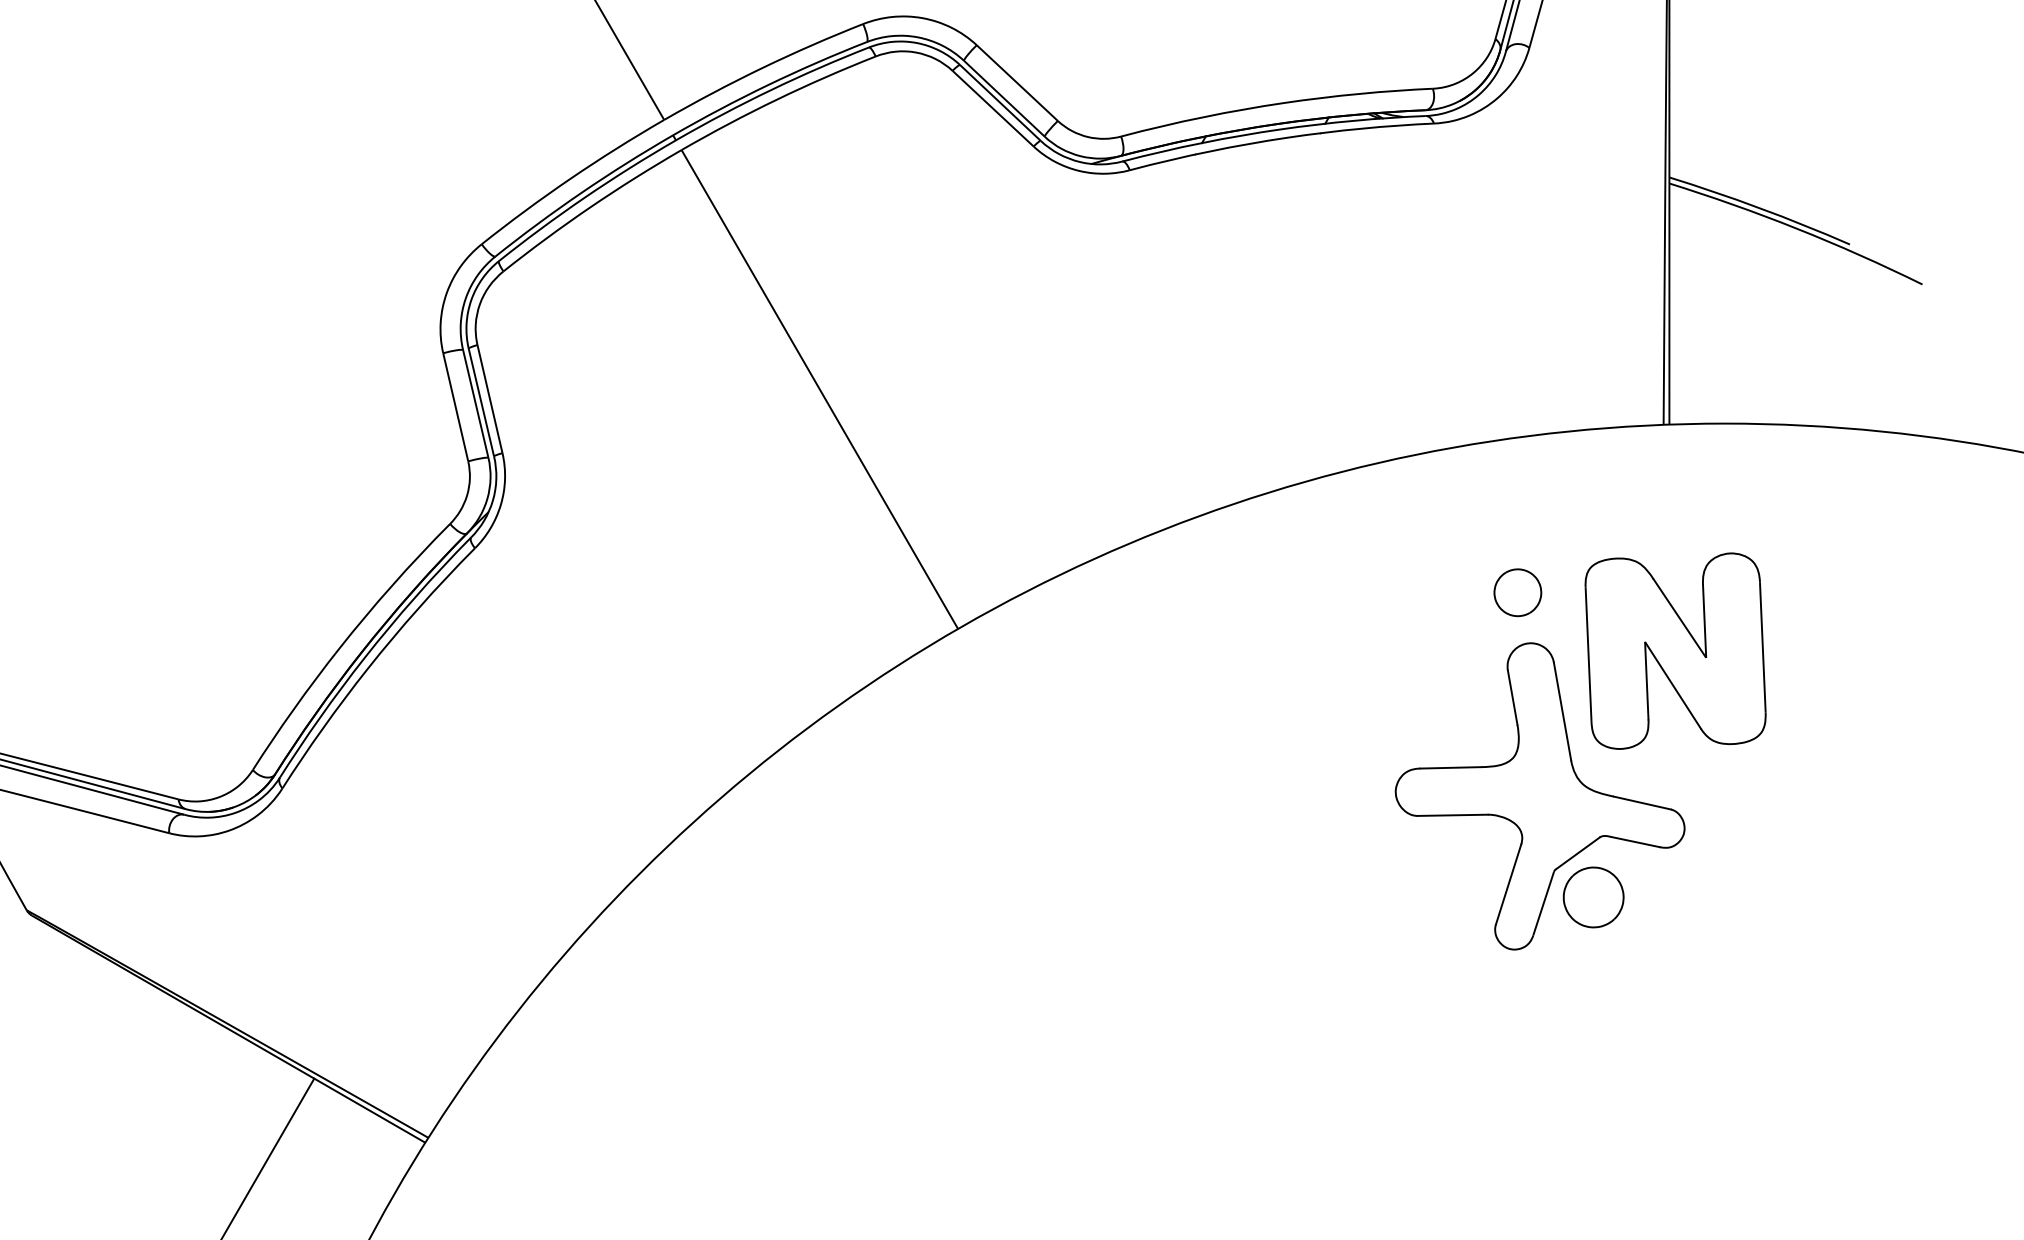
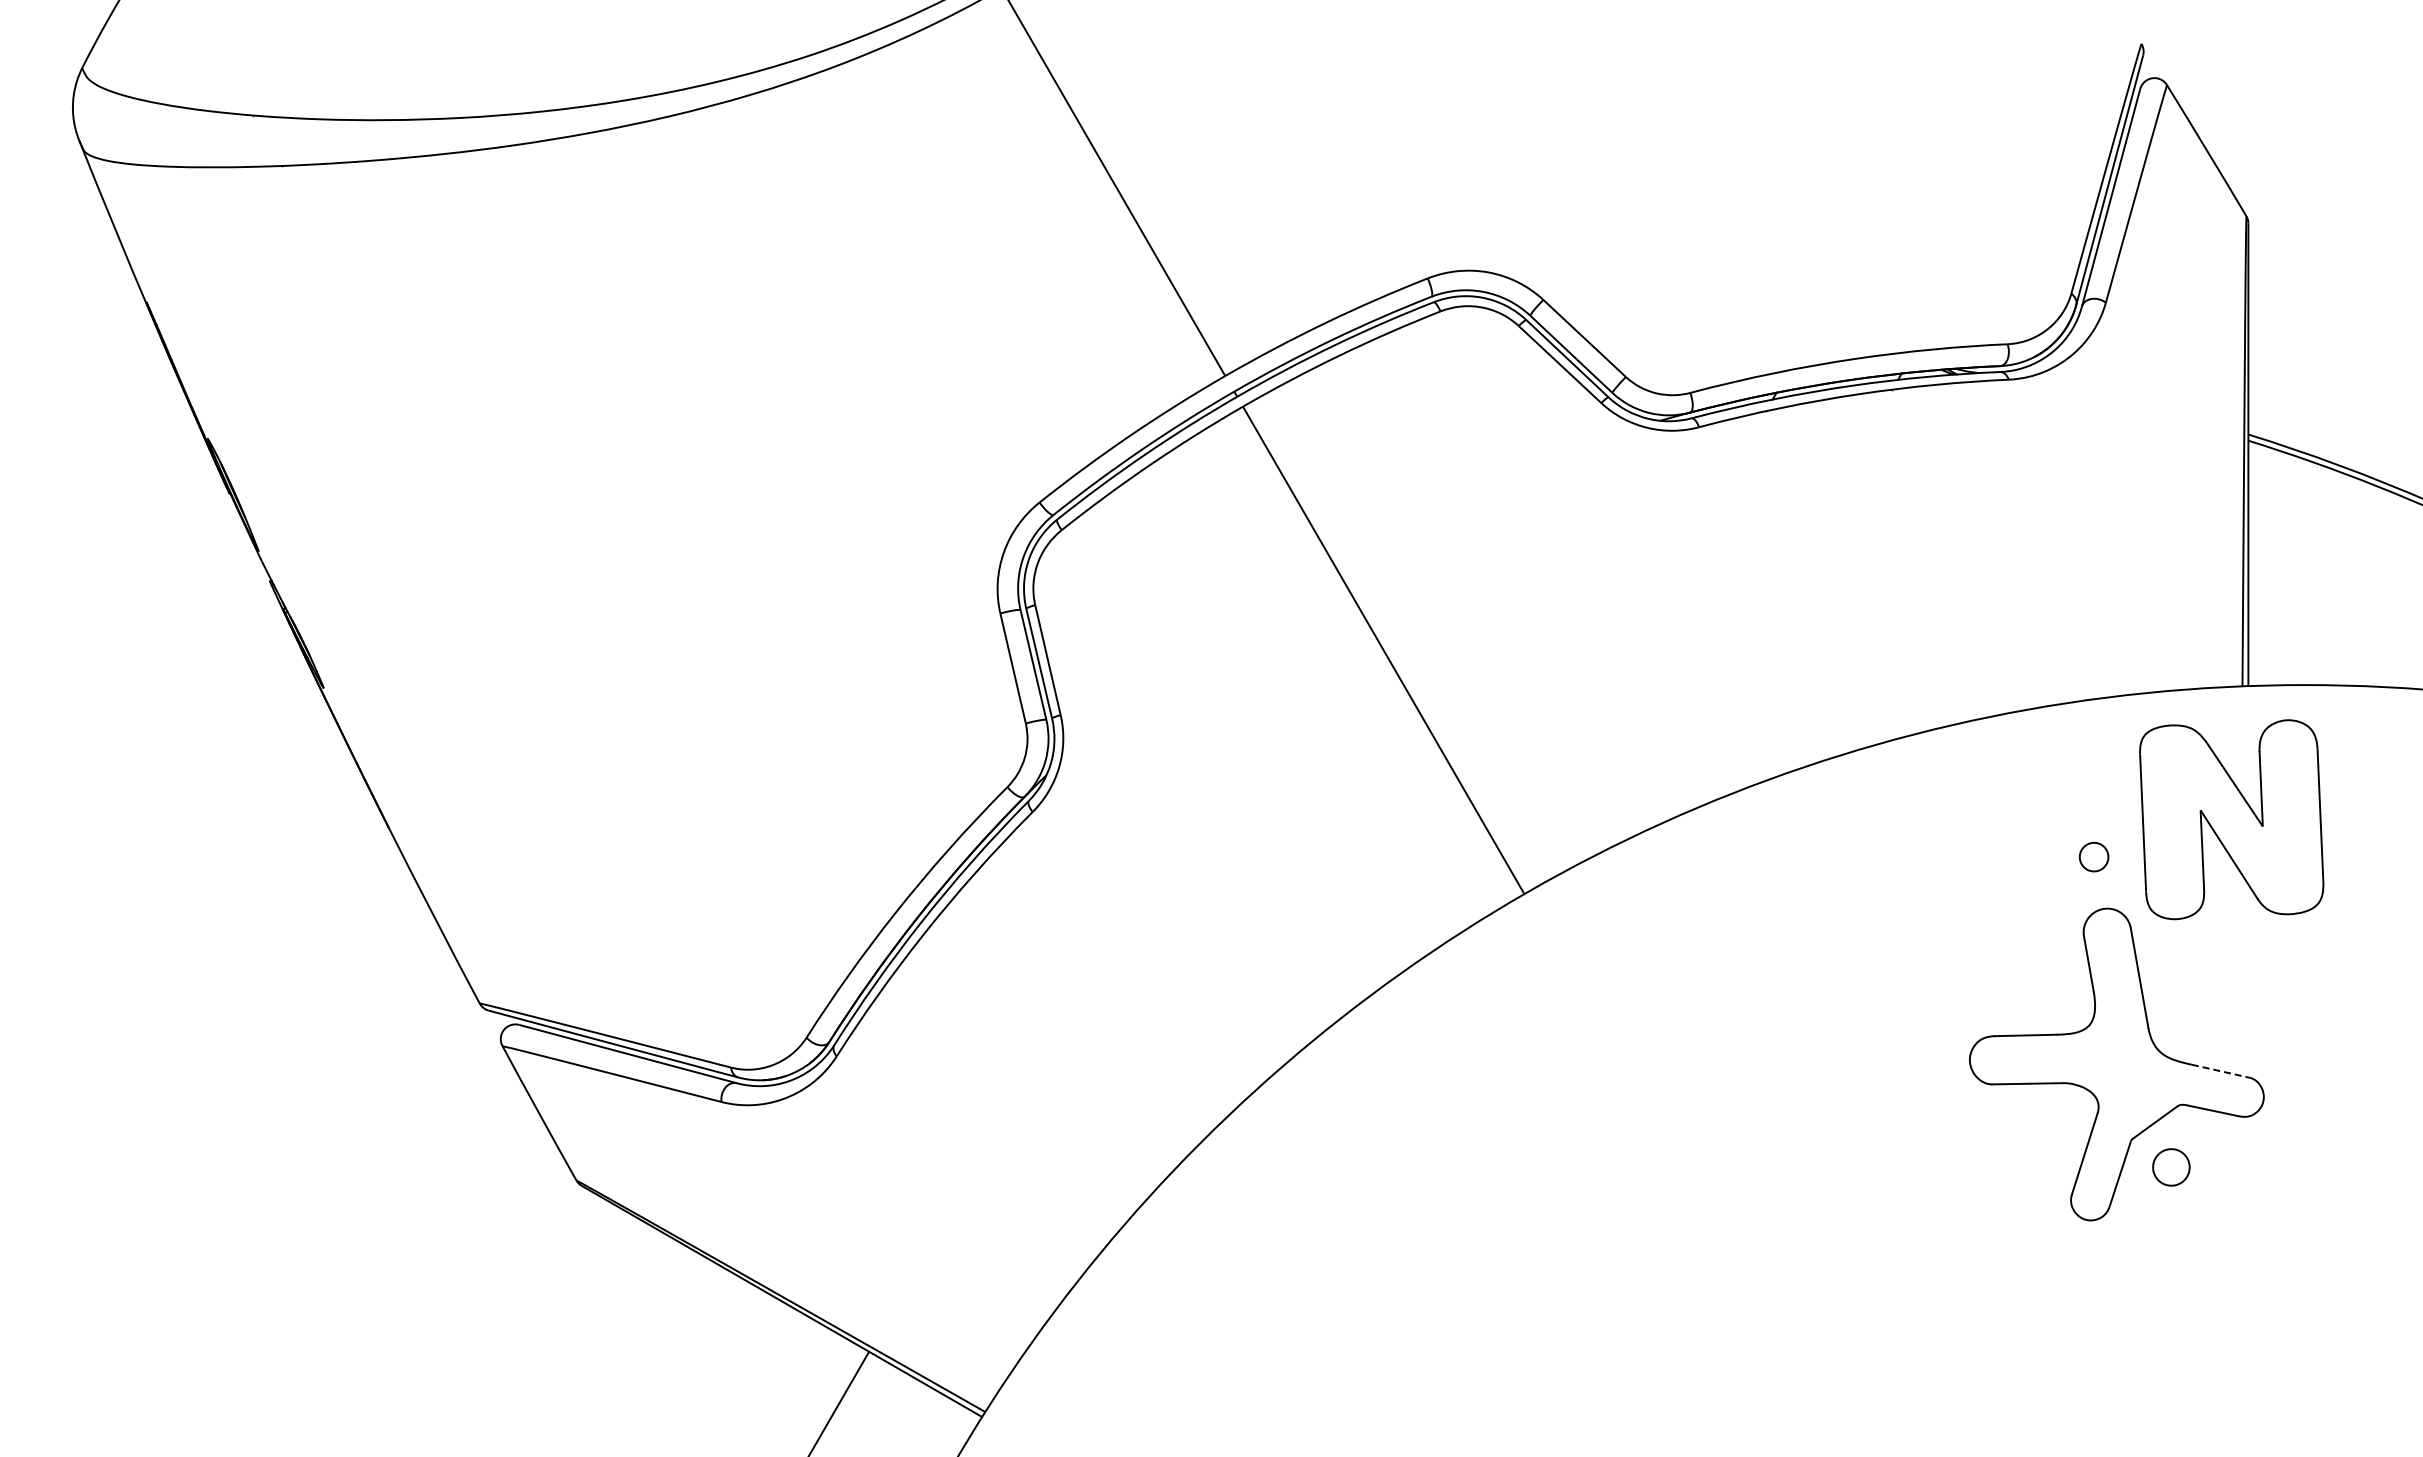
part: (1517, 592) -> (2093, 856), size x0.6
part: (1675, 650) -> (2231, 819), moved
line: (1642, 803) -> (2220, 1071), solid -> dashed
part: (1593, 897) -> (2171, 1167), size x0.6

